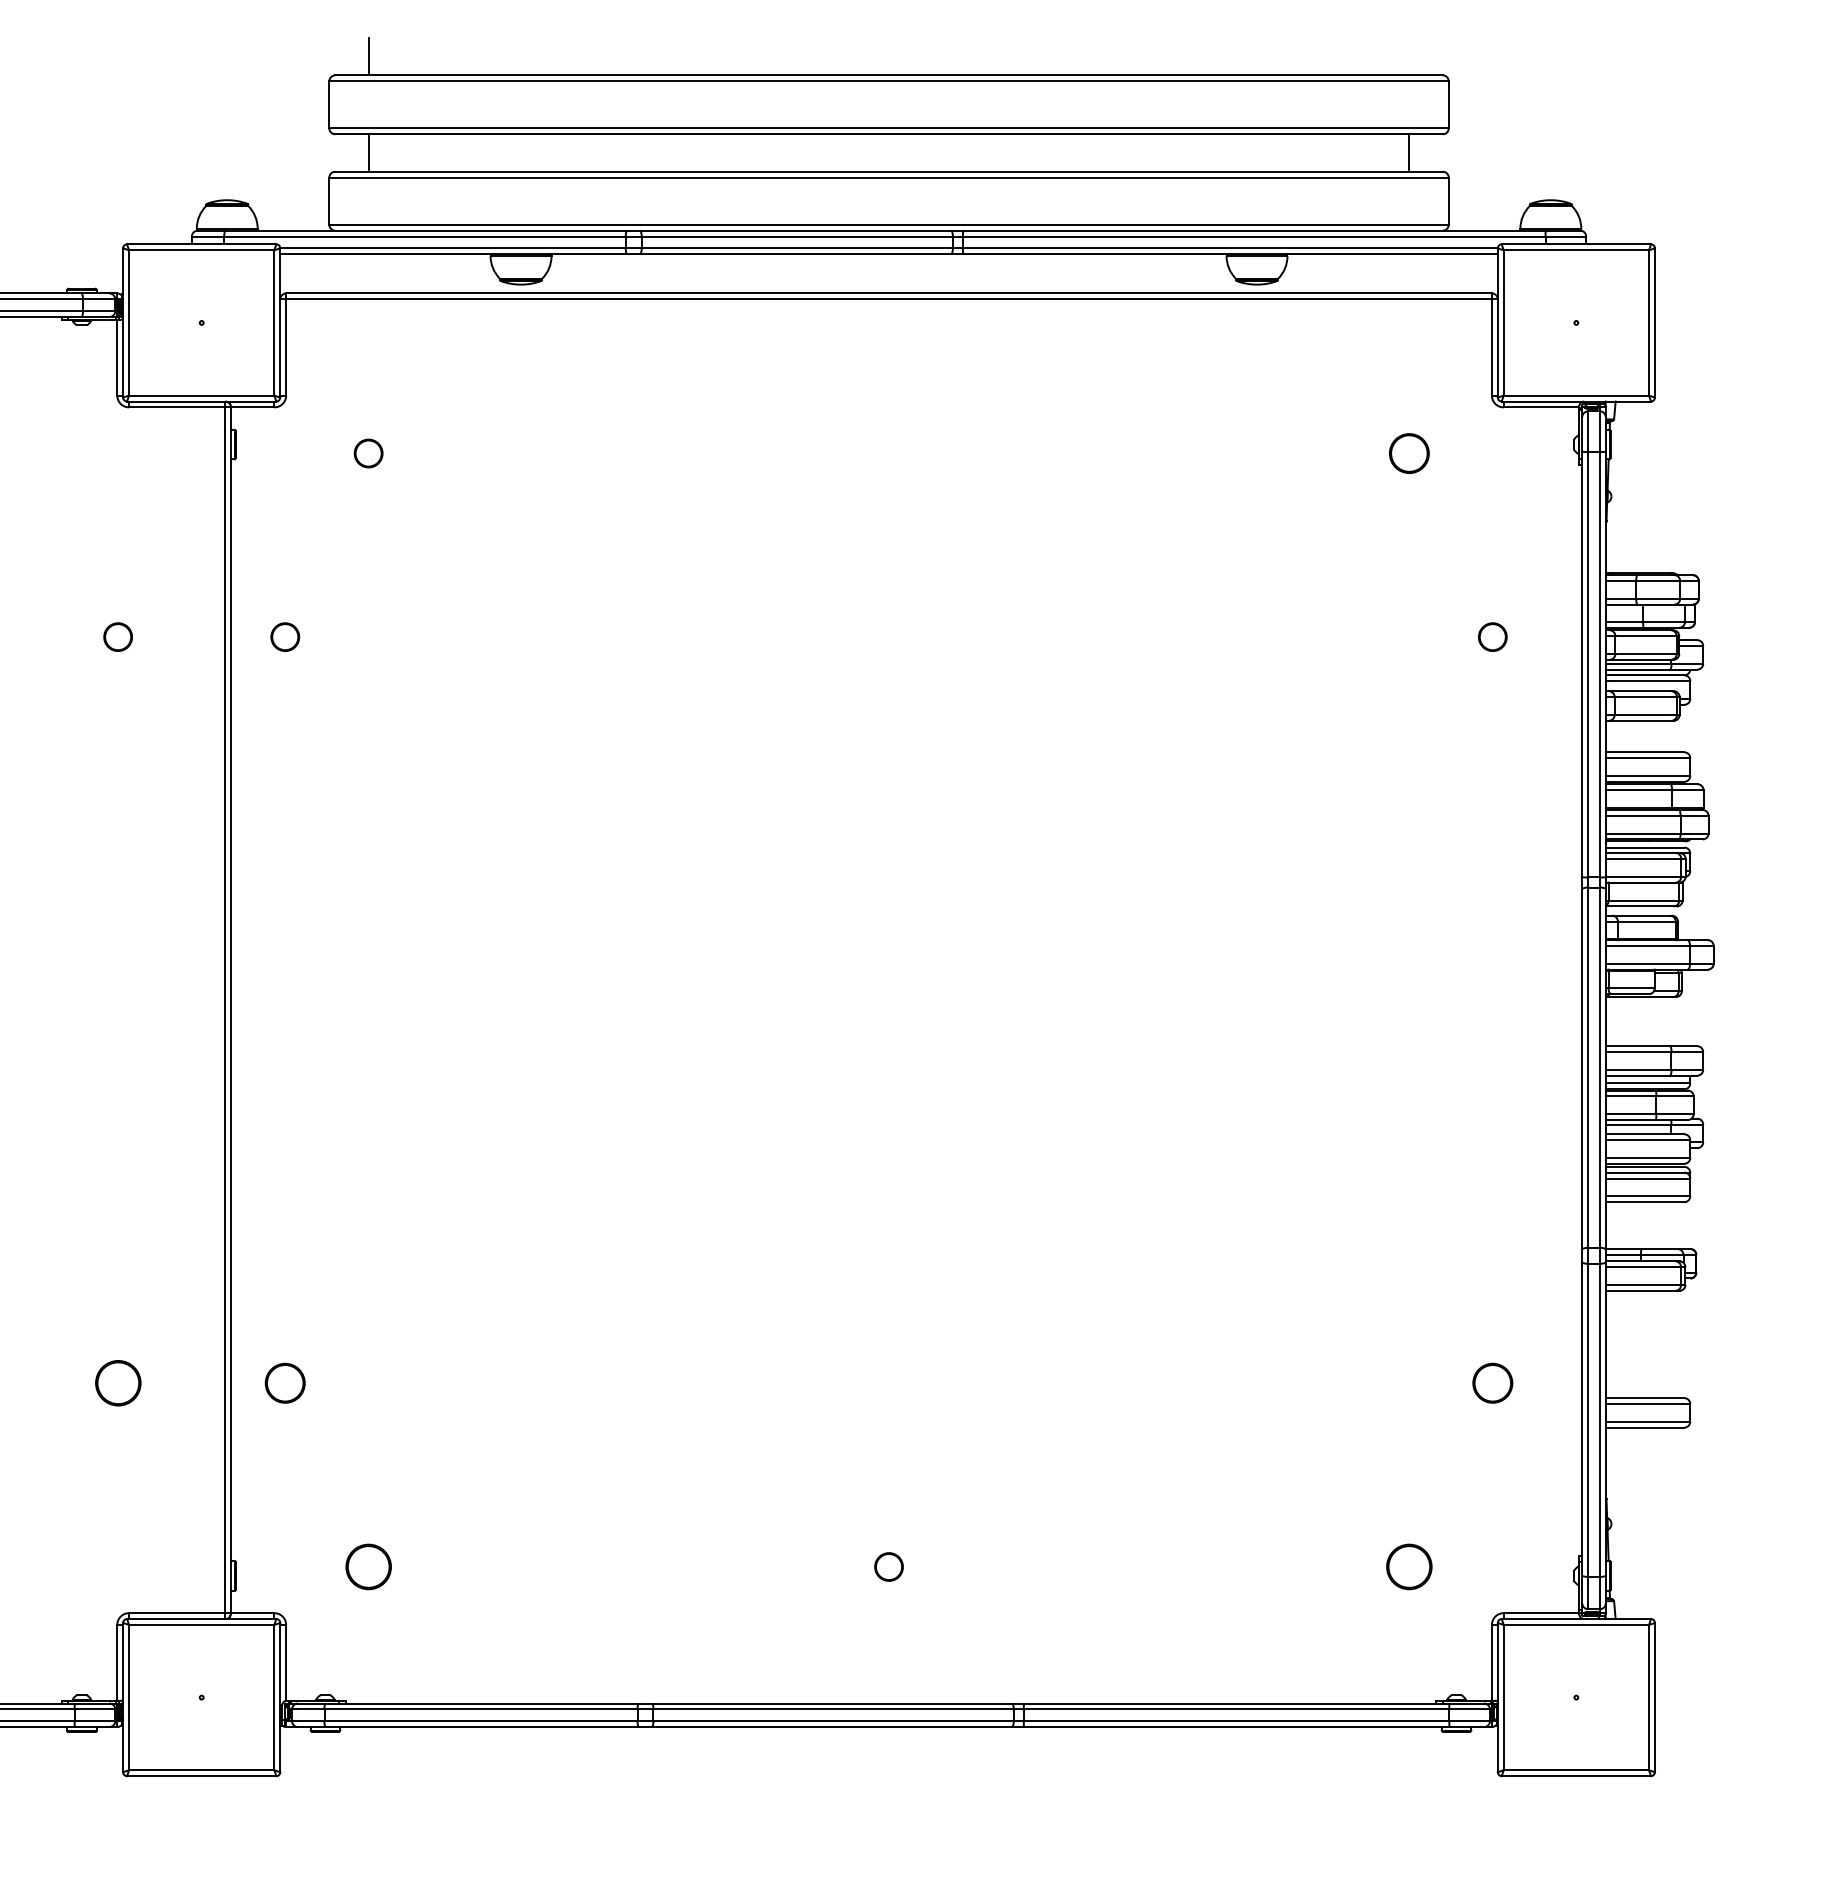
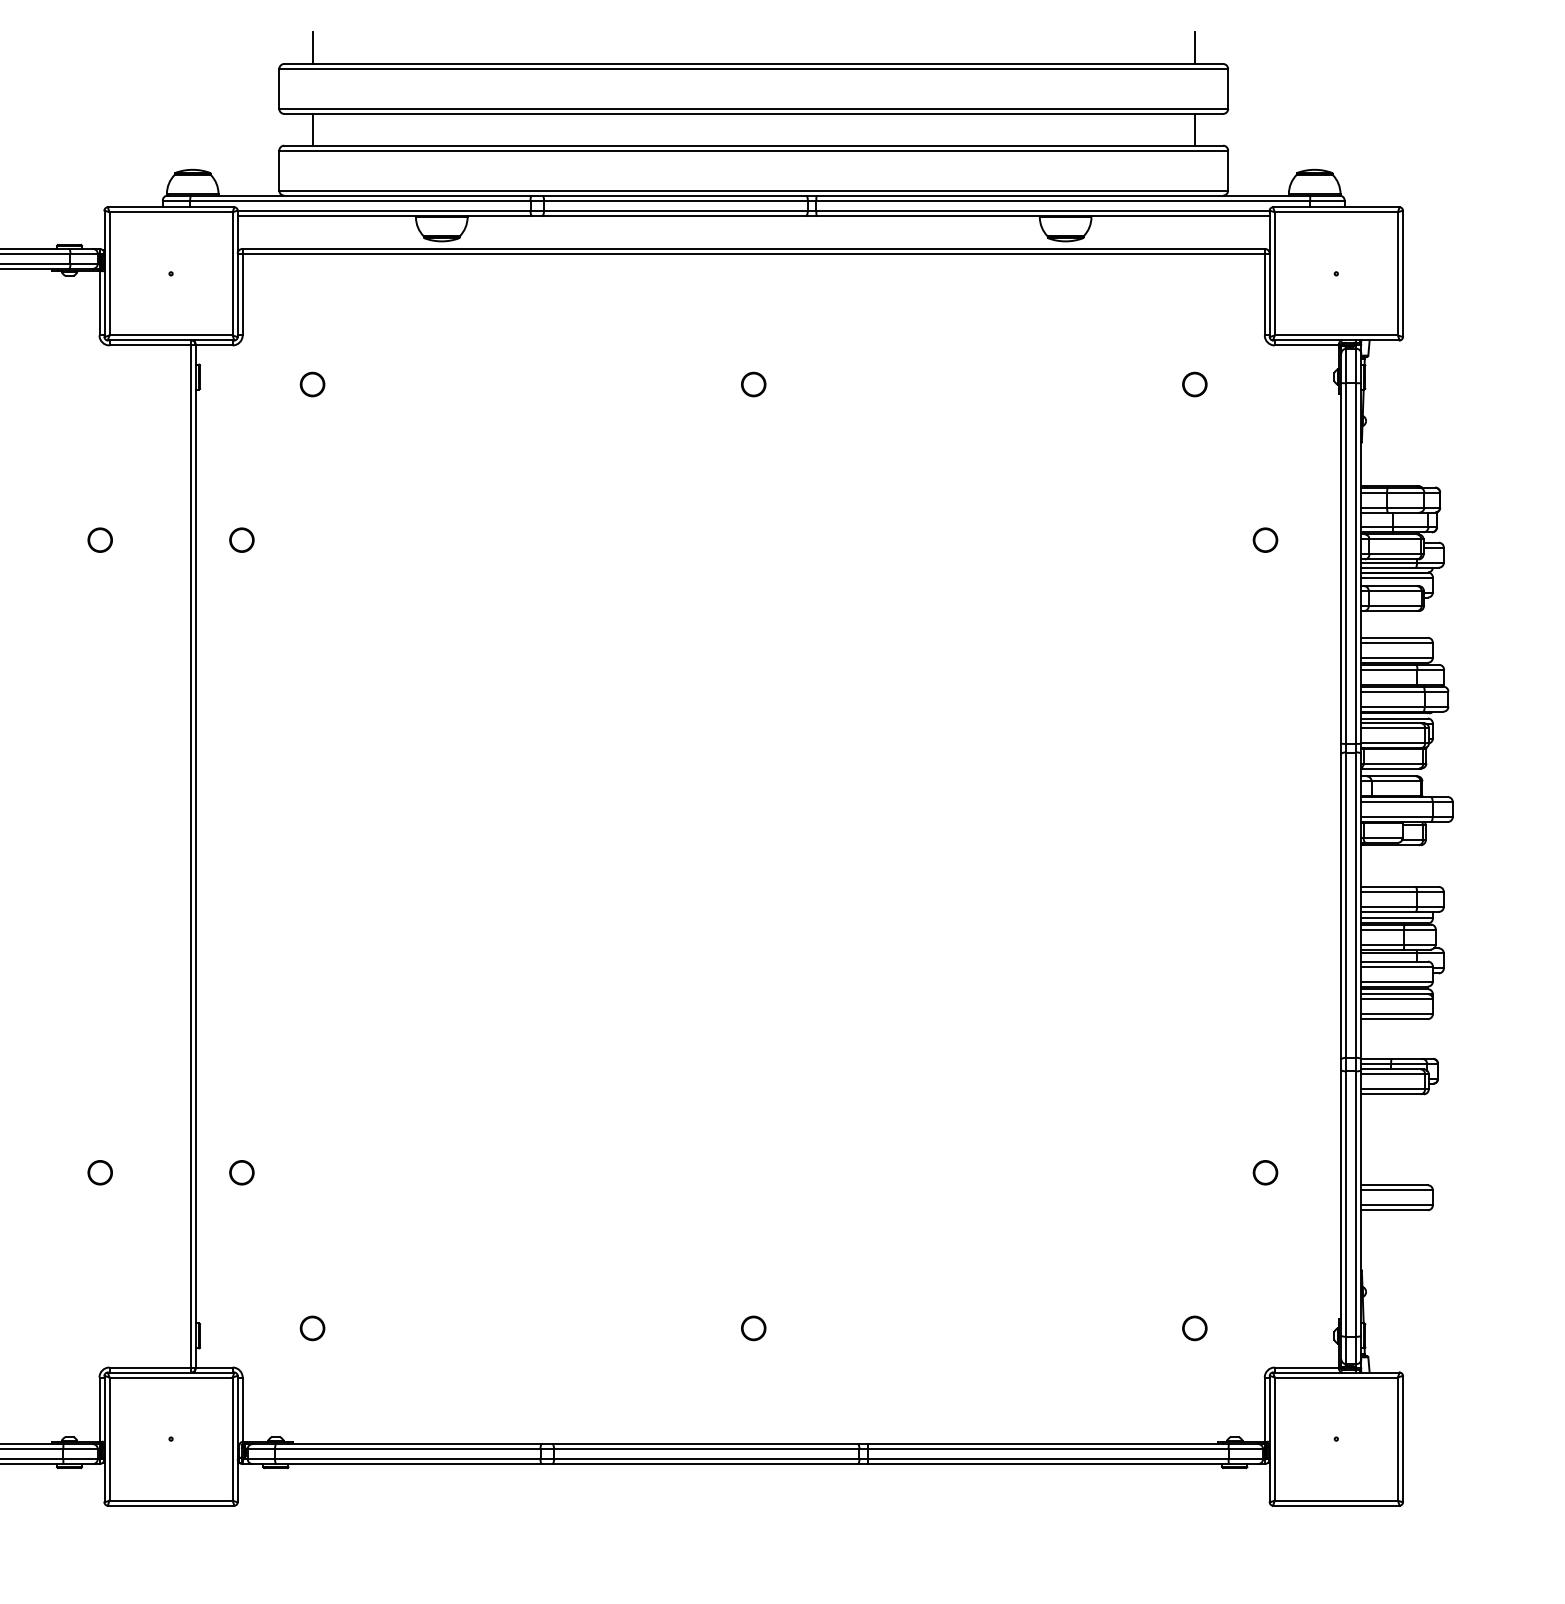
line: (1409, 57) -> (1194, 48), added
part: (888, 453) -> (753, 384), added
part: (1409, 453) -> (1194, 384), size x0.71
circle: (117, 1383) -> (99, 1172), size x0.62
circle: (284, 1383) -> (241, 1172), size x0.71
part: (1492, 1383) -> (1265, 1172), size x0.71
part: (368, 1567) -> (312, 1328), size x0.62
part: (1409, 1567) -> (1194, 1328), size x0.62

